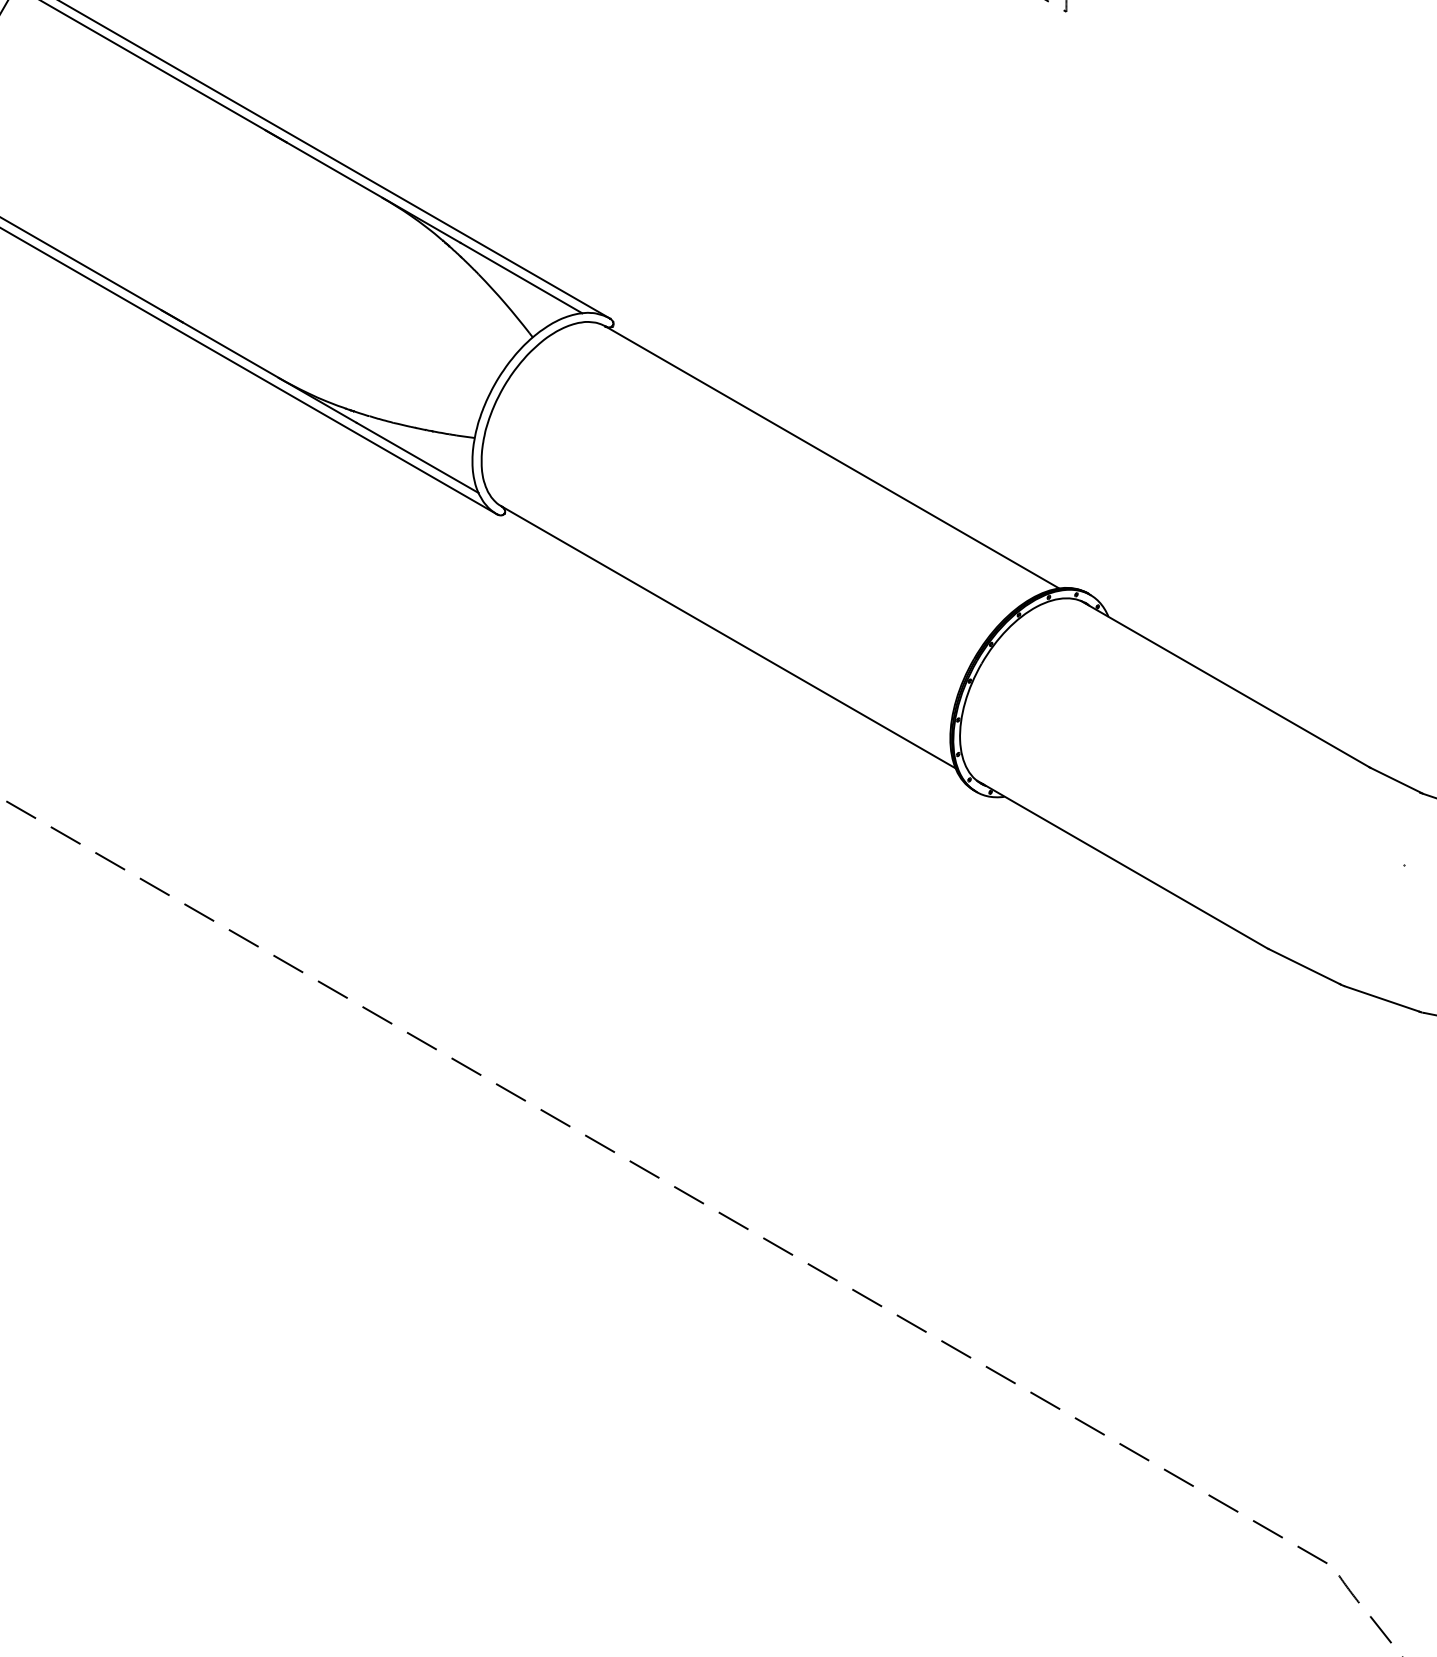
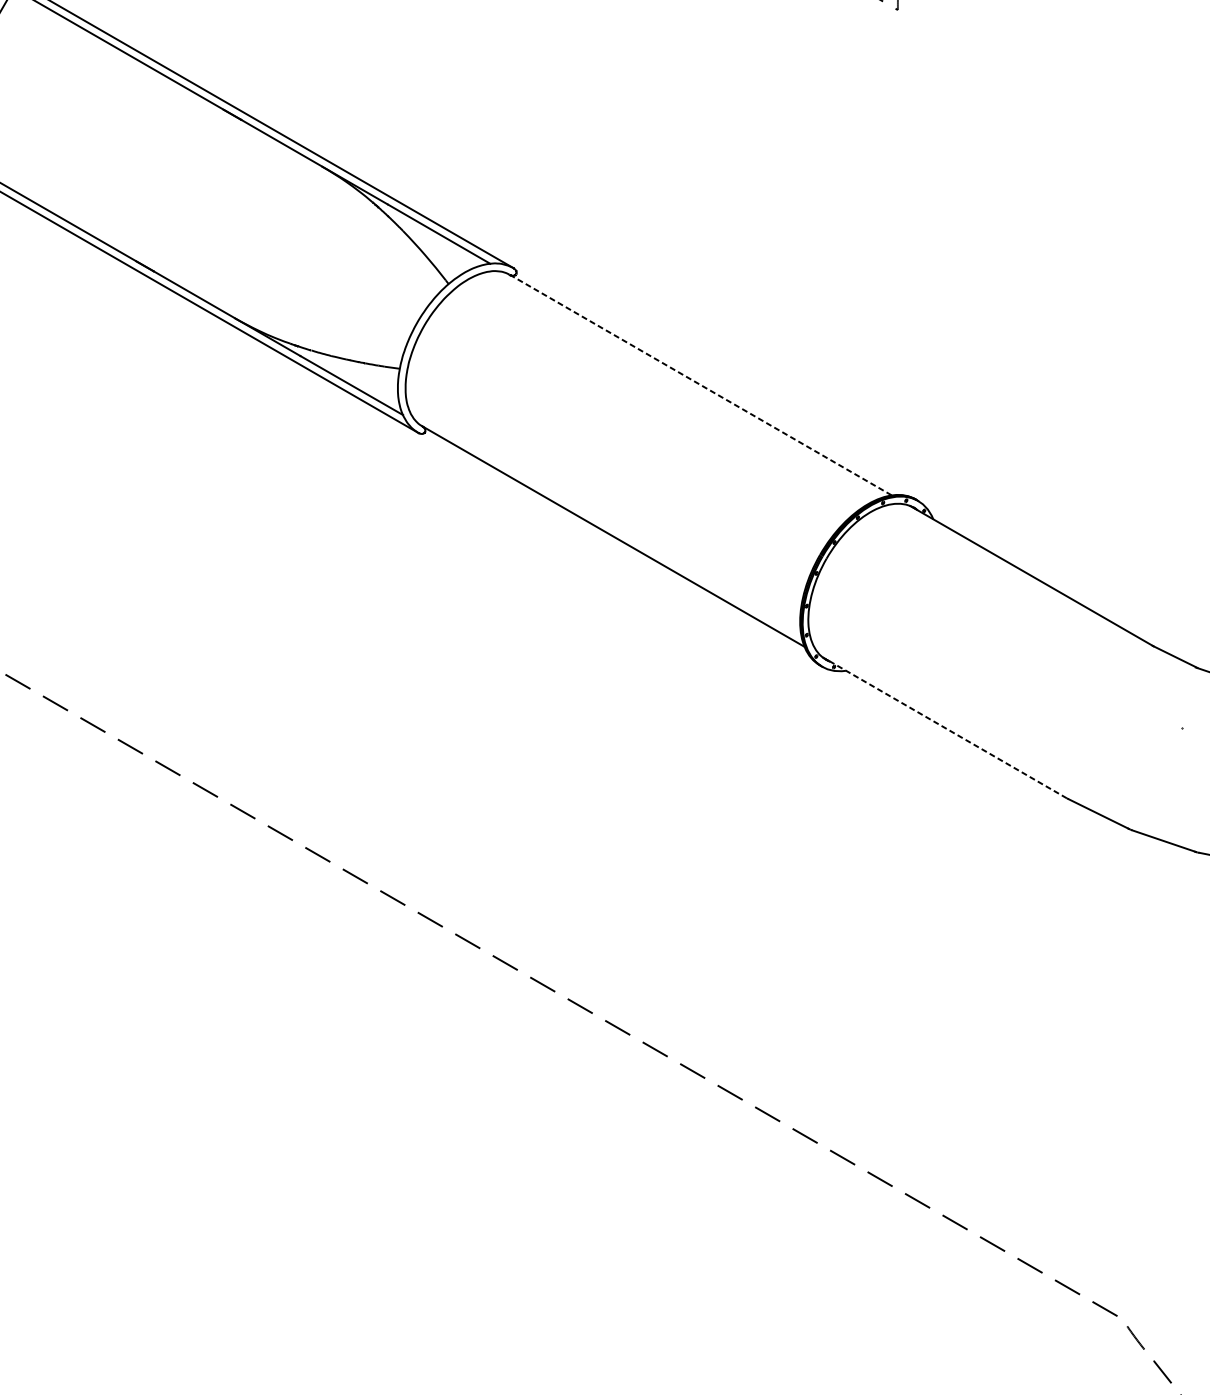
line: (832, 457) -> (700, 385), solid -> dashed
line: (1122, 864) -> (945, 727), solid -> dashed

